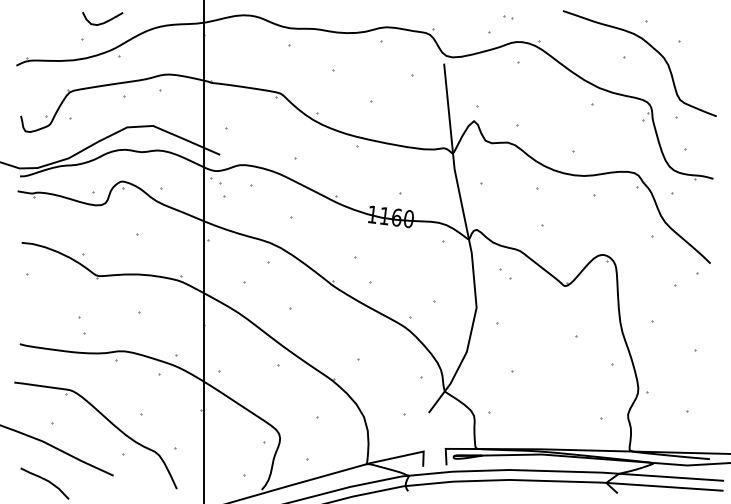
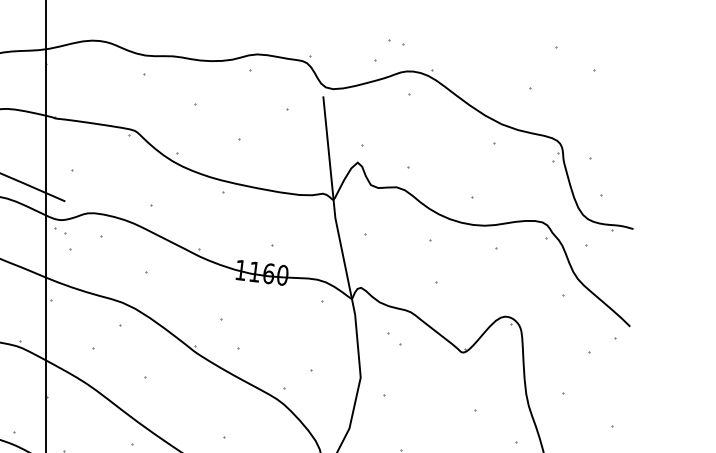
part: (508, 17) -> (397, 43), size x1.6
curve: (653, 49) -> (564, 80), removed

